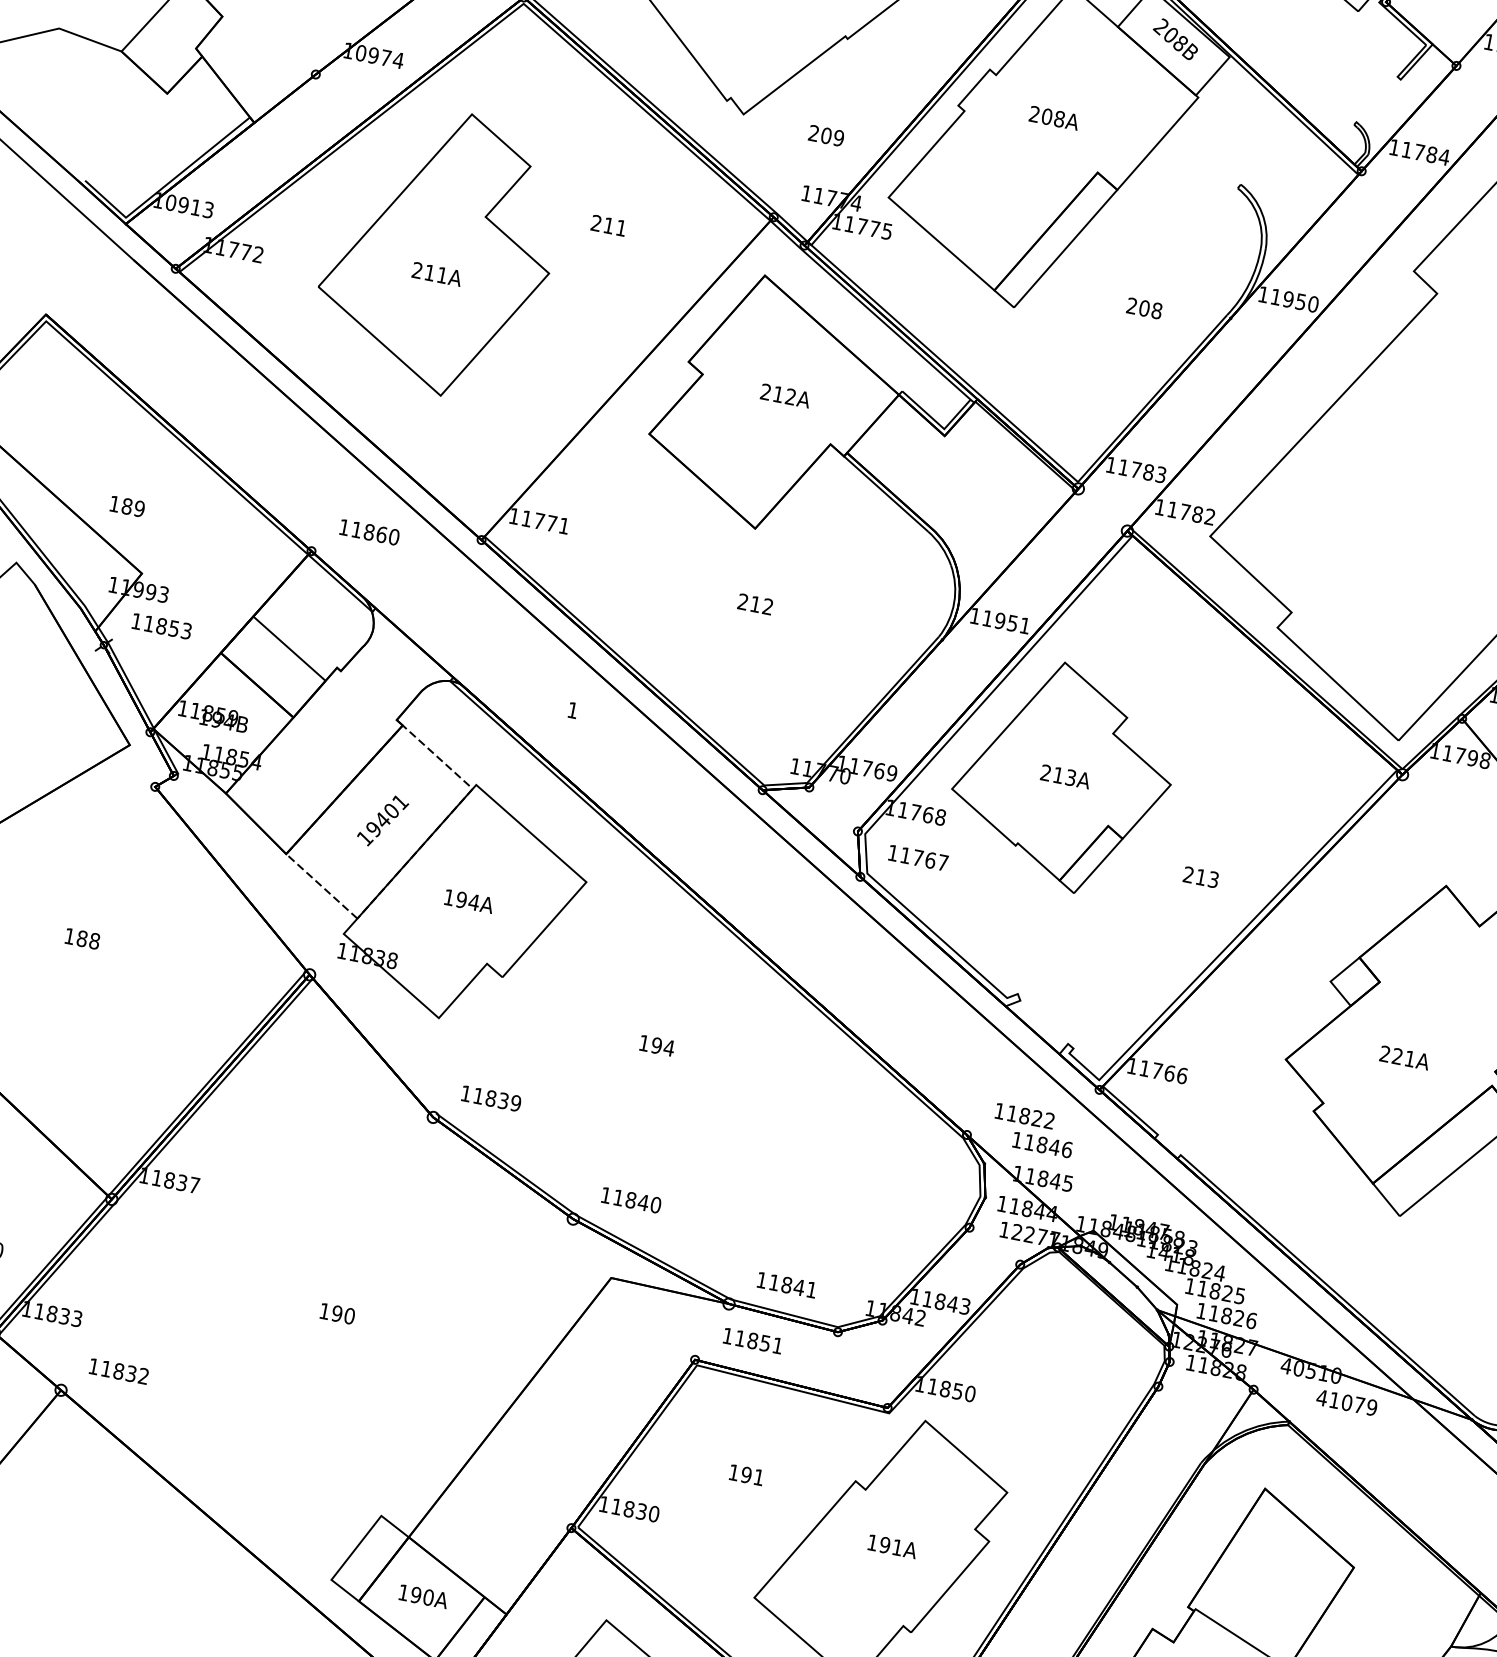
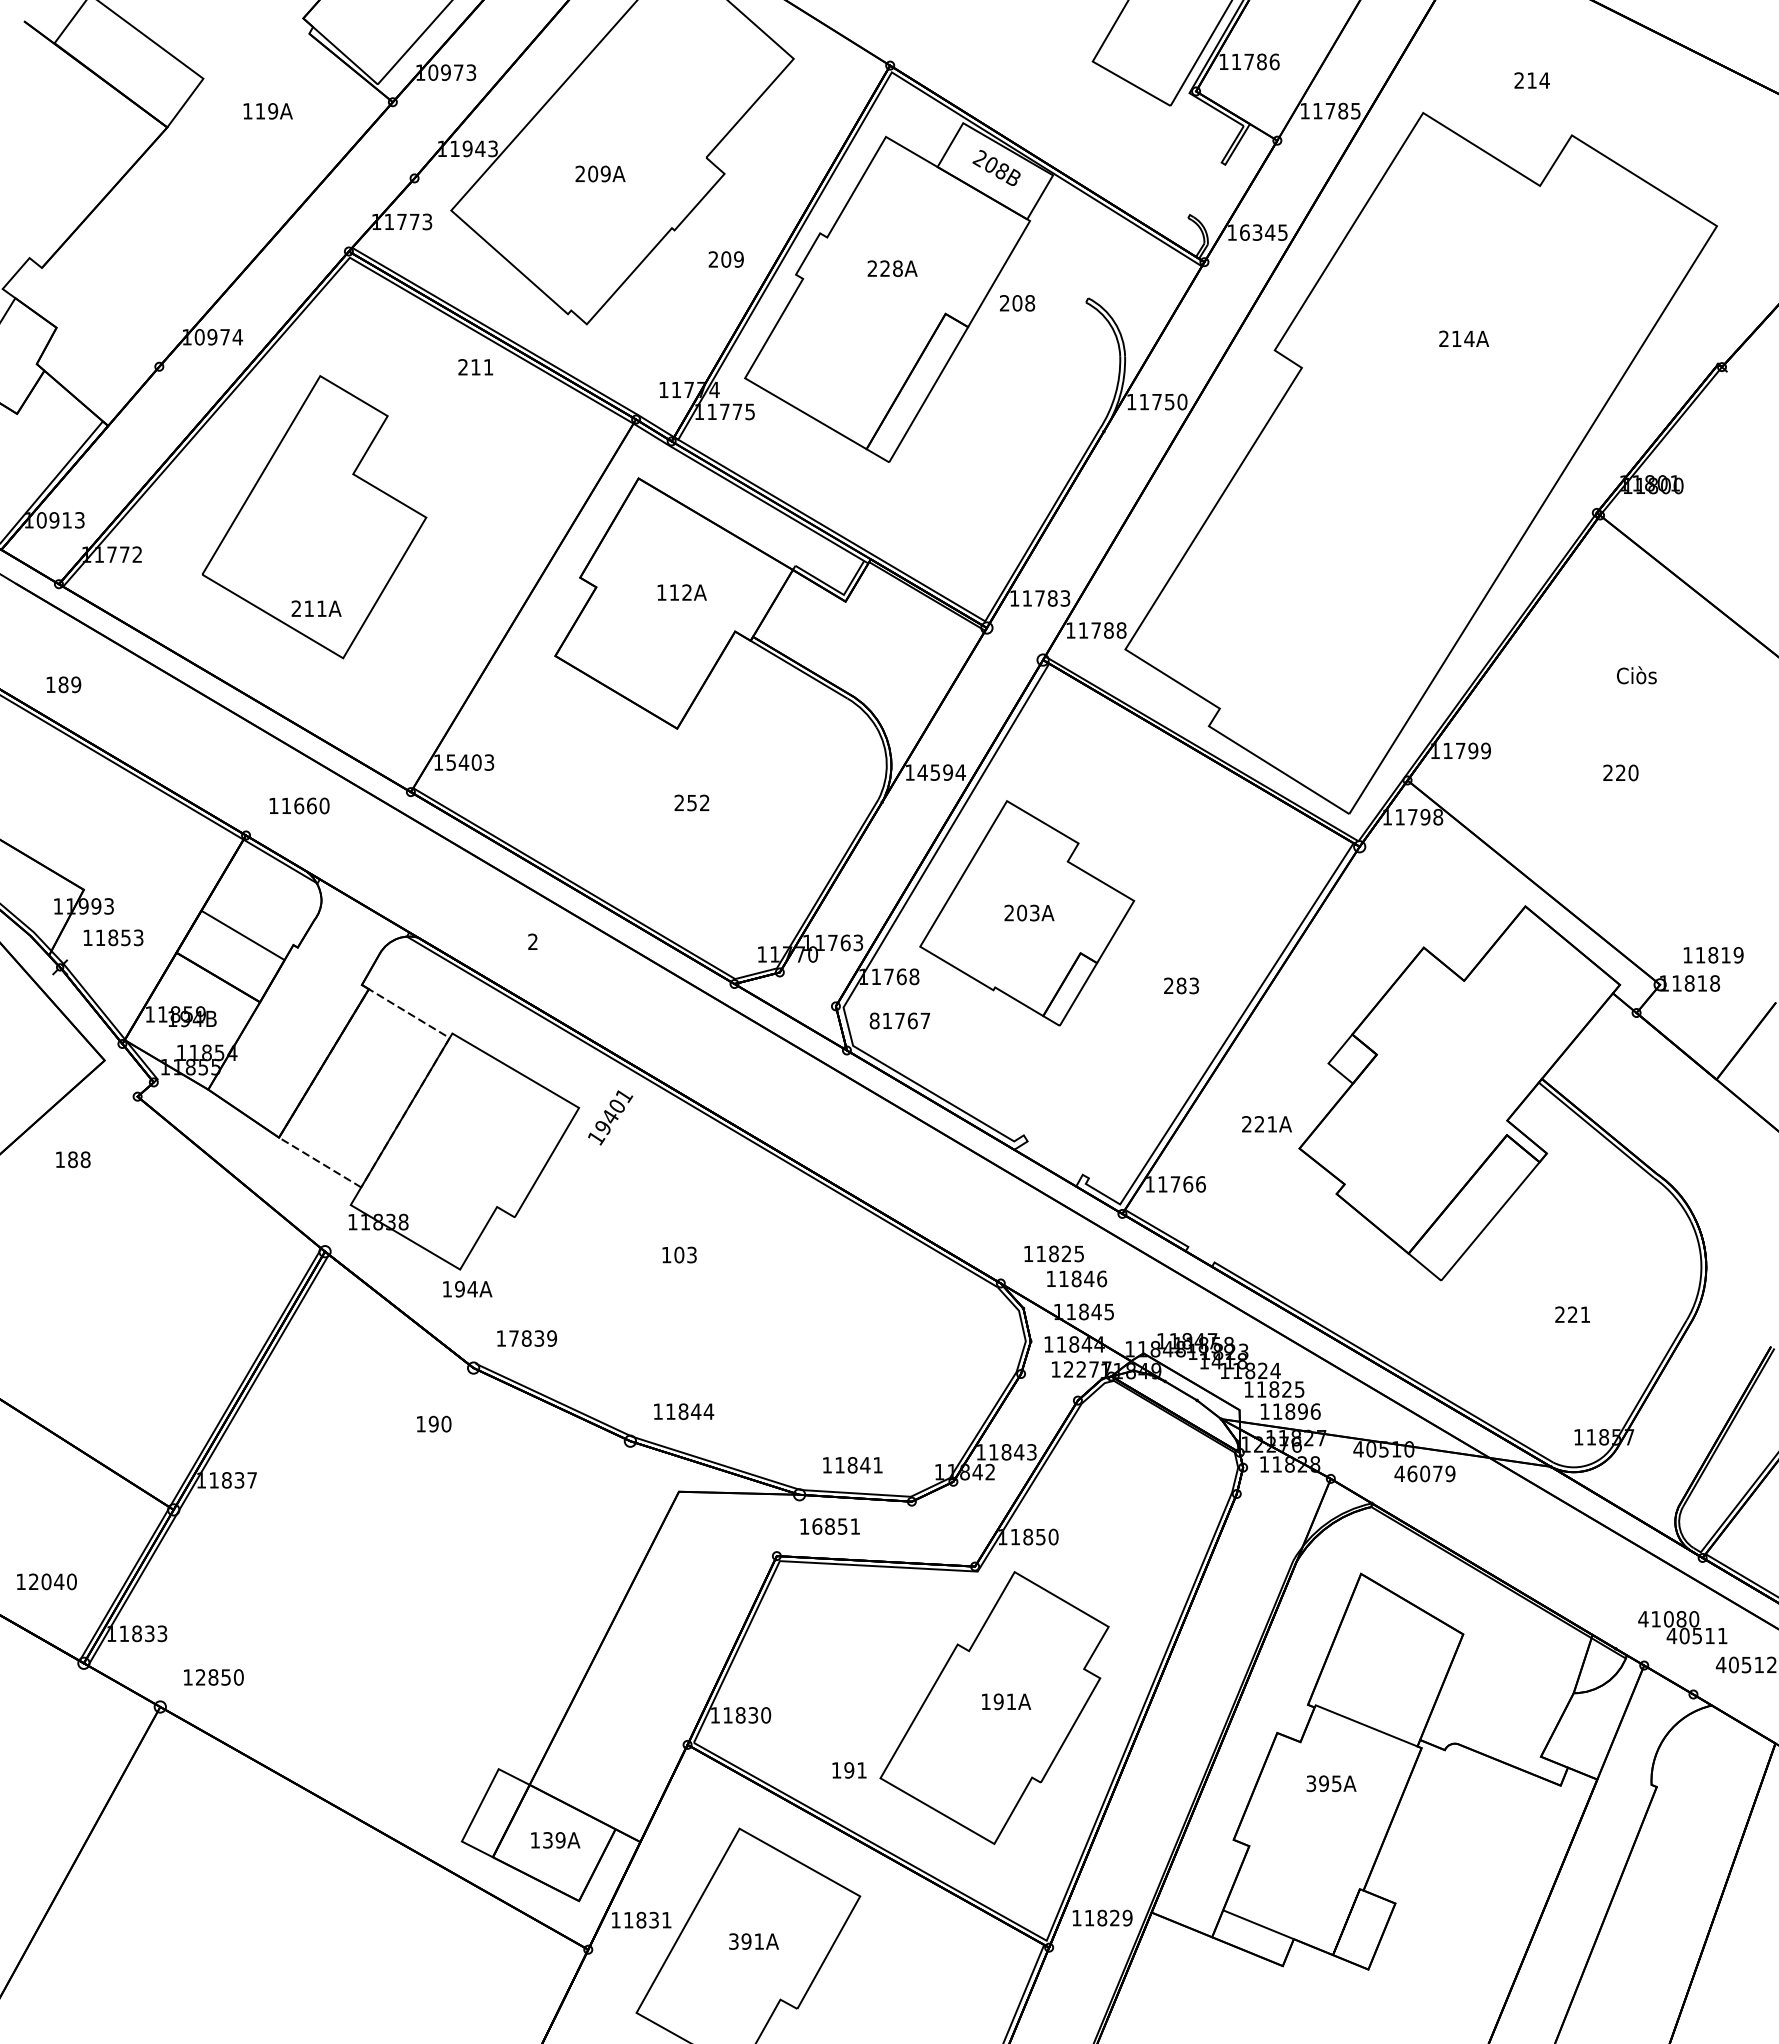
text: (1047, 116) -> (885, 268), 208A -> 228A
text: (825, 135) -> (725, 259), moved
text: (1426, 153) -> (1264, 232), 11784 -> 16345
text: (608, 225) -> (475, 367), moved
text: (437, 274) -> (316, 608), moved
text: (1288, 298) -> (1156, 401), 11950 -> 11750
text: (1144, 308) -> (1017, 303), moved
text: (765, 391) -> (661, 592), 212A -> 112A
text: (127, 506) -> (63, 684), moved
text: (1209, 517) -> (1121, 630), 11782 -> 11788
text: (545, 522) -> (470, 762), 11771 -> 15403
text: (369, 531) -> (299, 805), 11860 -> 11660
text: (754, 604) -> (691, 803), 212 -> 252
text: (1006, 622) -> (941, 772), 11951 -> 14594
text: (572, 709) -> (532, 941), 1 -> 2
text: (892, 773) -> (858, 942), 11769 -> 11763
text: (1059, 774) -> (1022, 912), 213A -> 203A
text: (382, 820) -> (610, 1117), moved
text: (893, 852) -> (874, 1020), 11767 -> 81767
text: (1201, 876) -> (1181, 985), 213 -> 283
text: (468, 901) -> (467, 1289), moved
text: (82, 938) -> (73, 1159), moved
text: (662, 1046) -> (685, 1254), 194 -> 103
text: (1404, 1058) -> (1266, 1124), moved
text: (478, 1095) -> (513, 1338), 11839 -> 17839
text: (1048, 1120) -> (1078, 1253), 11822 -> 11825
text: (655, 1204) -> (708, 1411), 11840 -> 11844
text: (338, 1313) -> (434, 1423), moved
text: (1238, 1318) -> (1302, 1411), 11826 -> 11896
text: (740, 1338) -> (817, 1526), 11851 -> 16851
text: (124, 1372) -> (219, 1677), 11832 -> 12850
text: (1334, 1400) -> (1412, 1473), 41079 -> 46079
text: (746, 1475) -> (849, 1770), moved
text: (422, 1596) -> (554, 1840), 190A -> 139A

